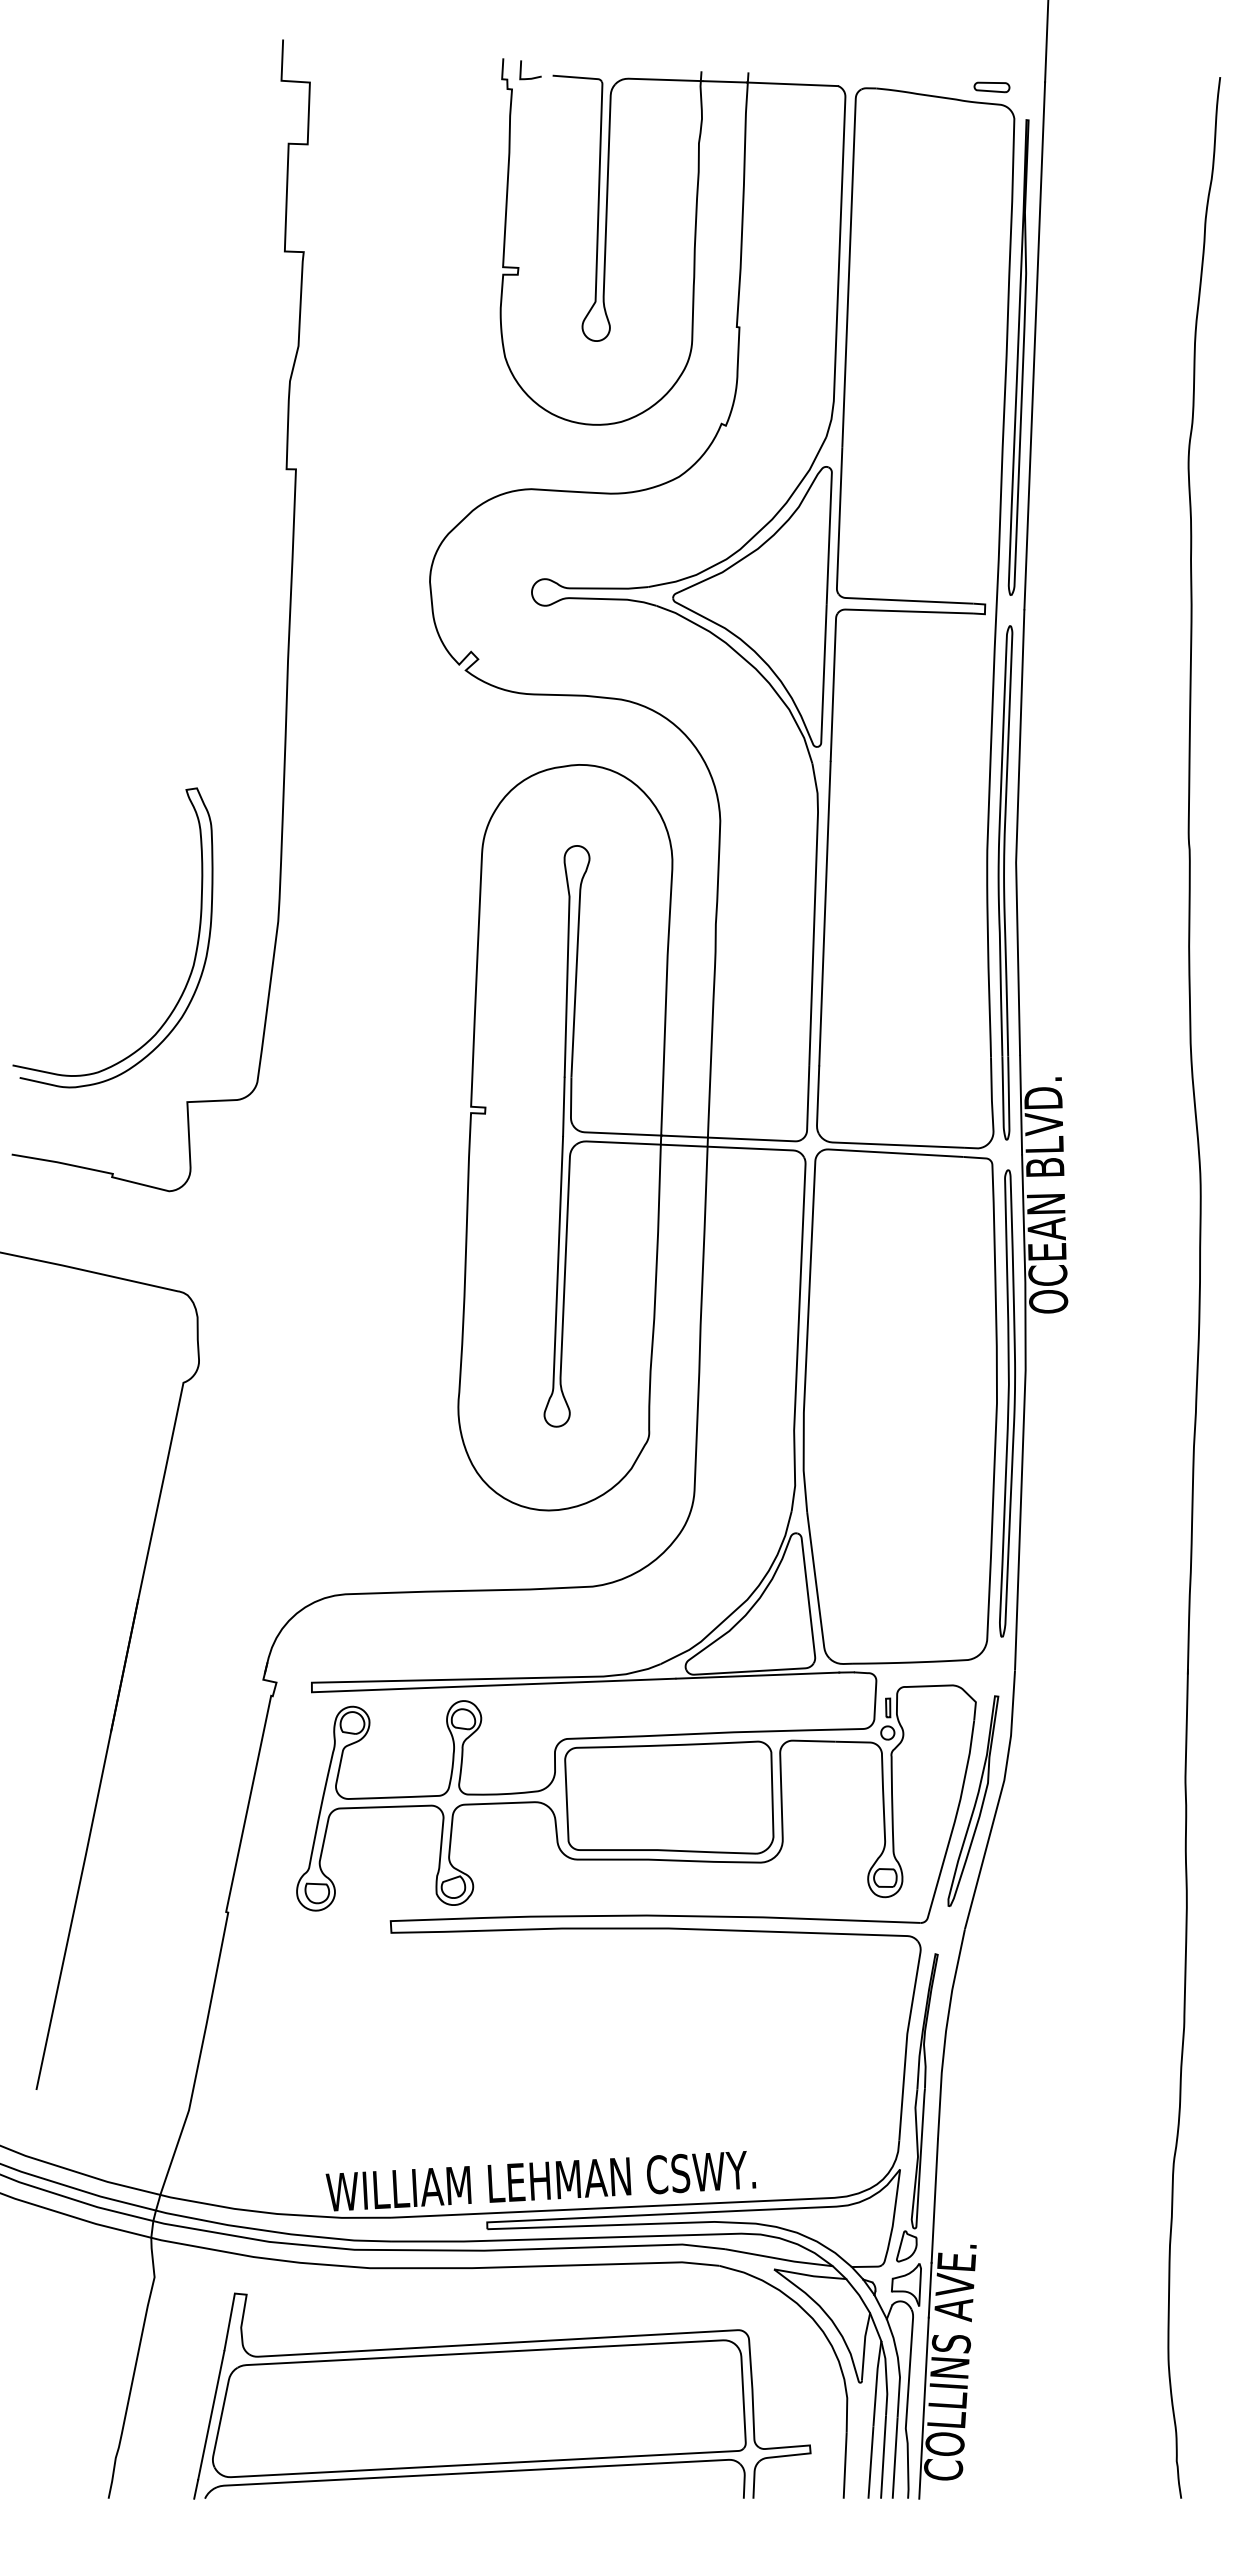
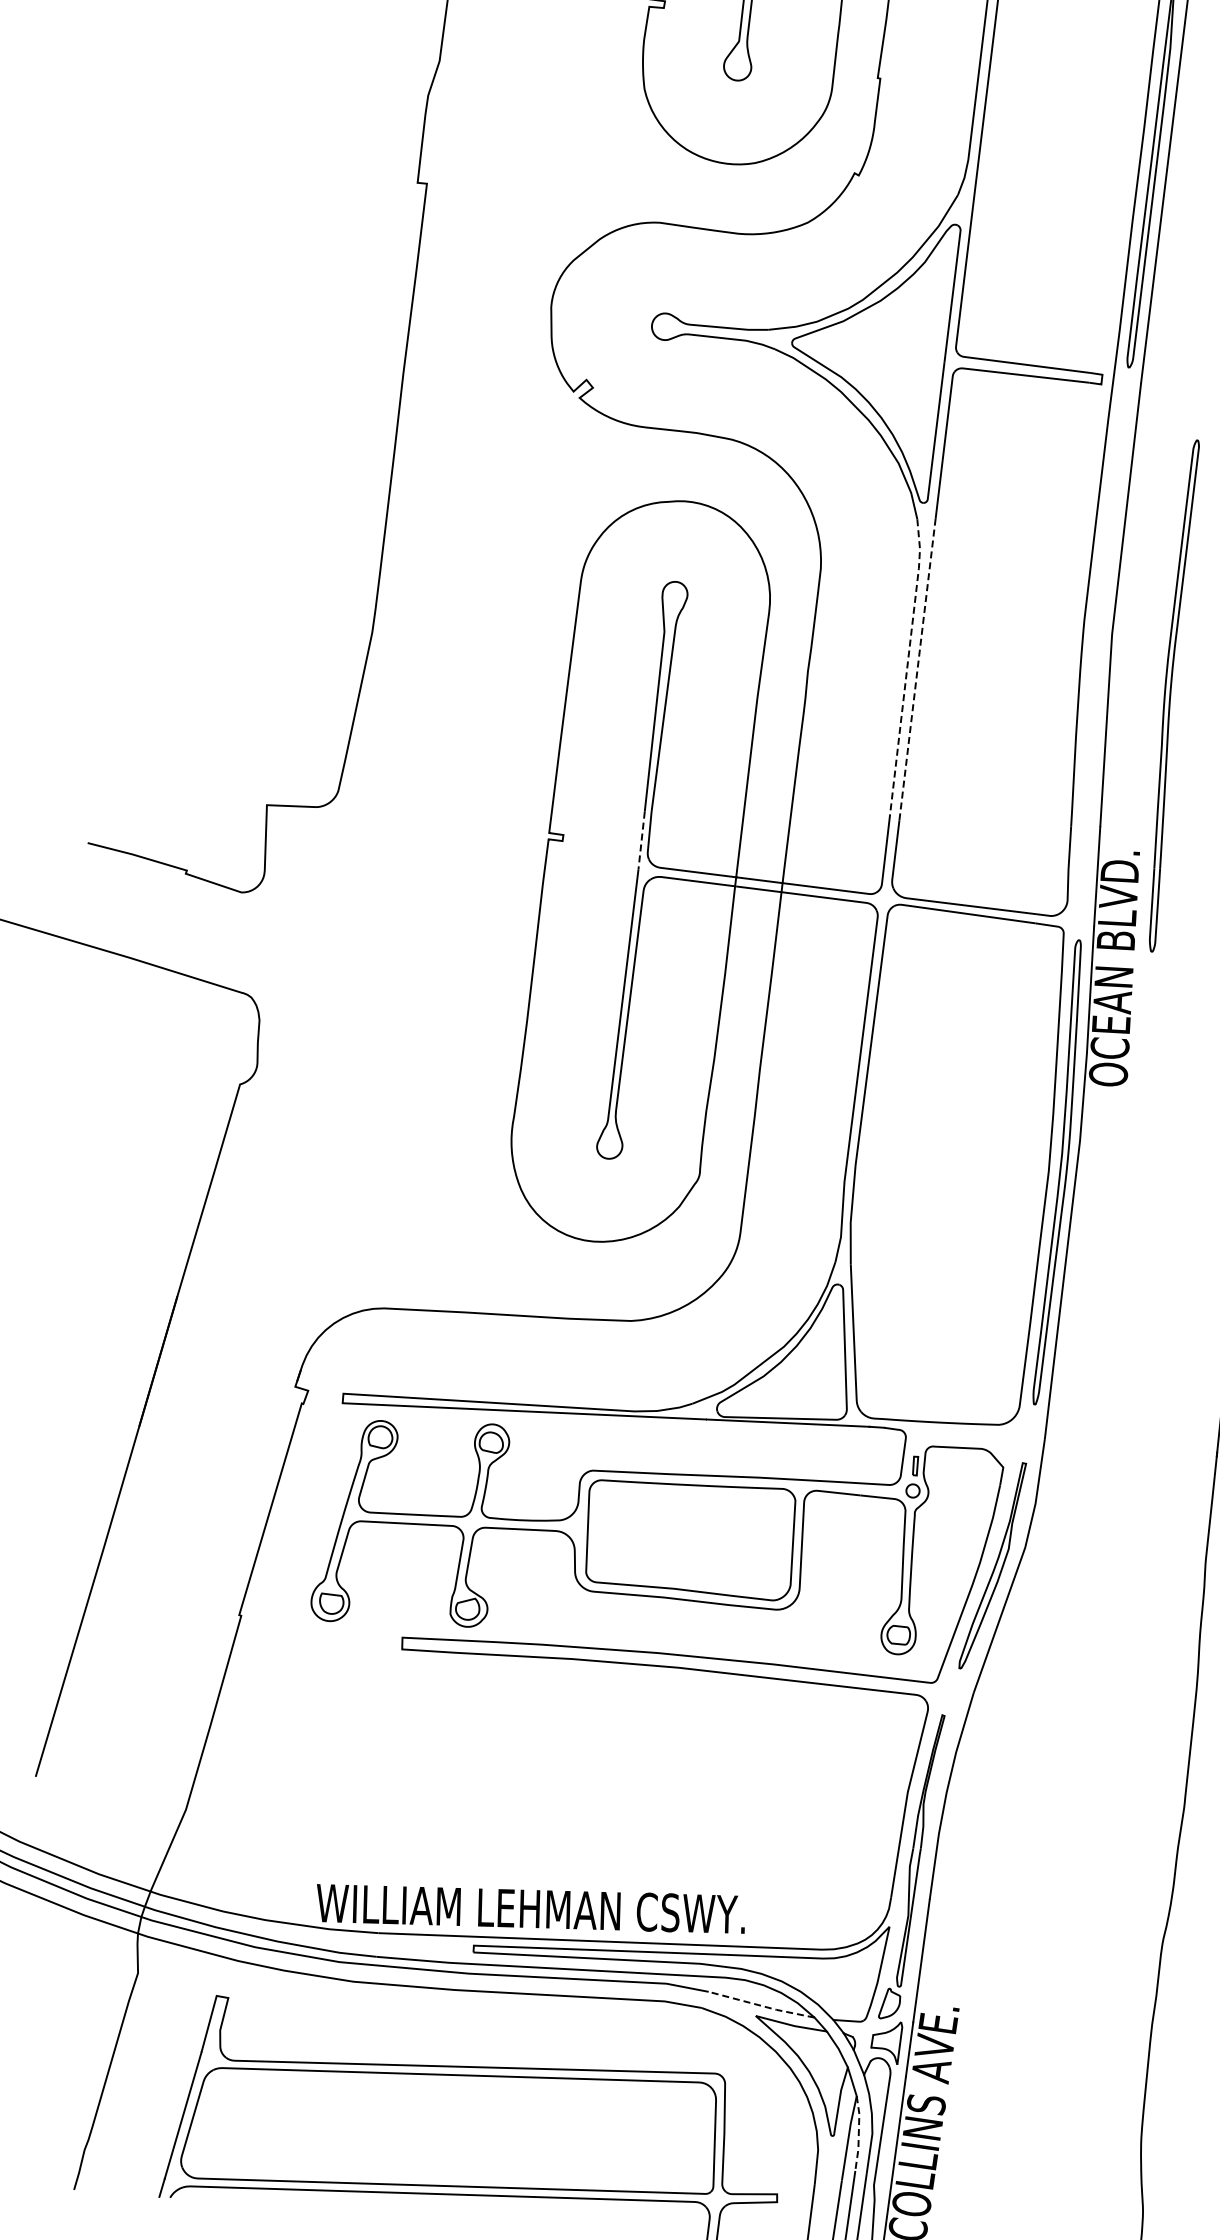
part: (1005, 882) -> (1171, 695), moved
line: (814, 913) -> (907, 668), solid -> dashed
line: (824, 913) -> (917, 669), solid -> dashed
curve: (194, 955) -> (286, 659), removed
line: (563, 1107) -> (641, 841), solid -> dashed
line: (778, 2258) -> (761, 2005), solid -> dashed
line: (886, 2378) -> (858, 2133), solid -> dashed

